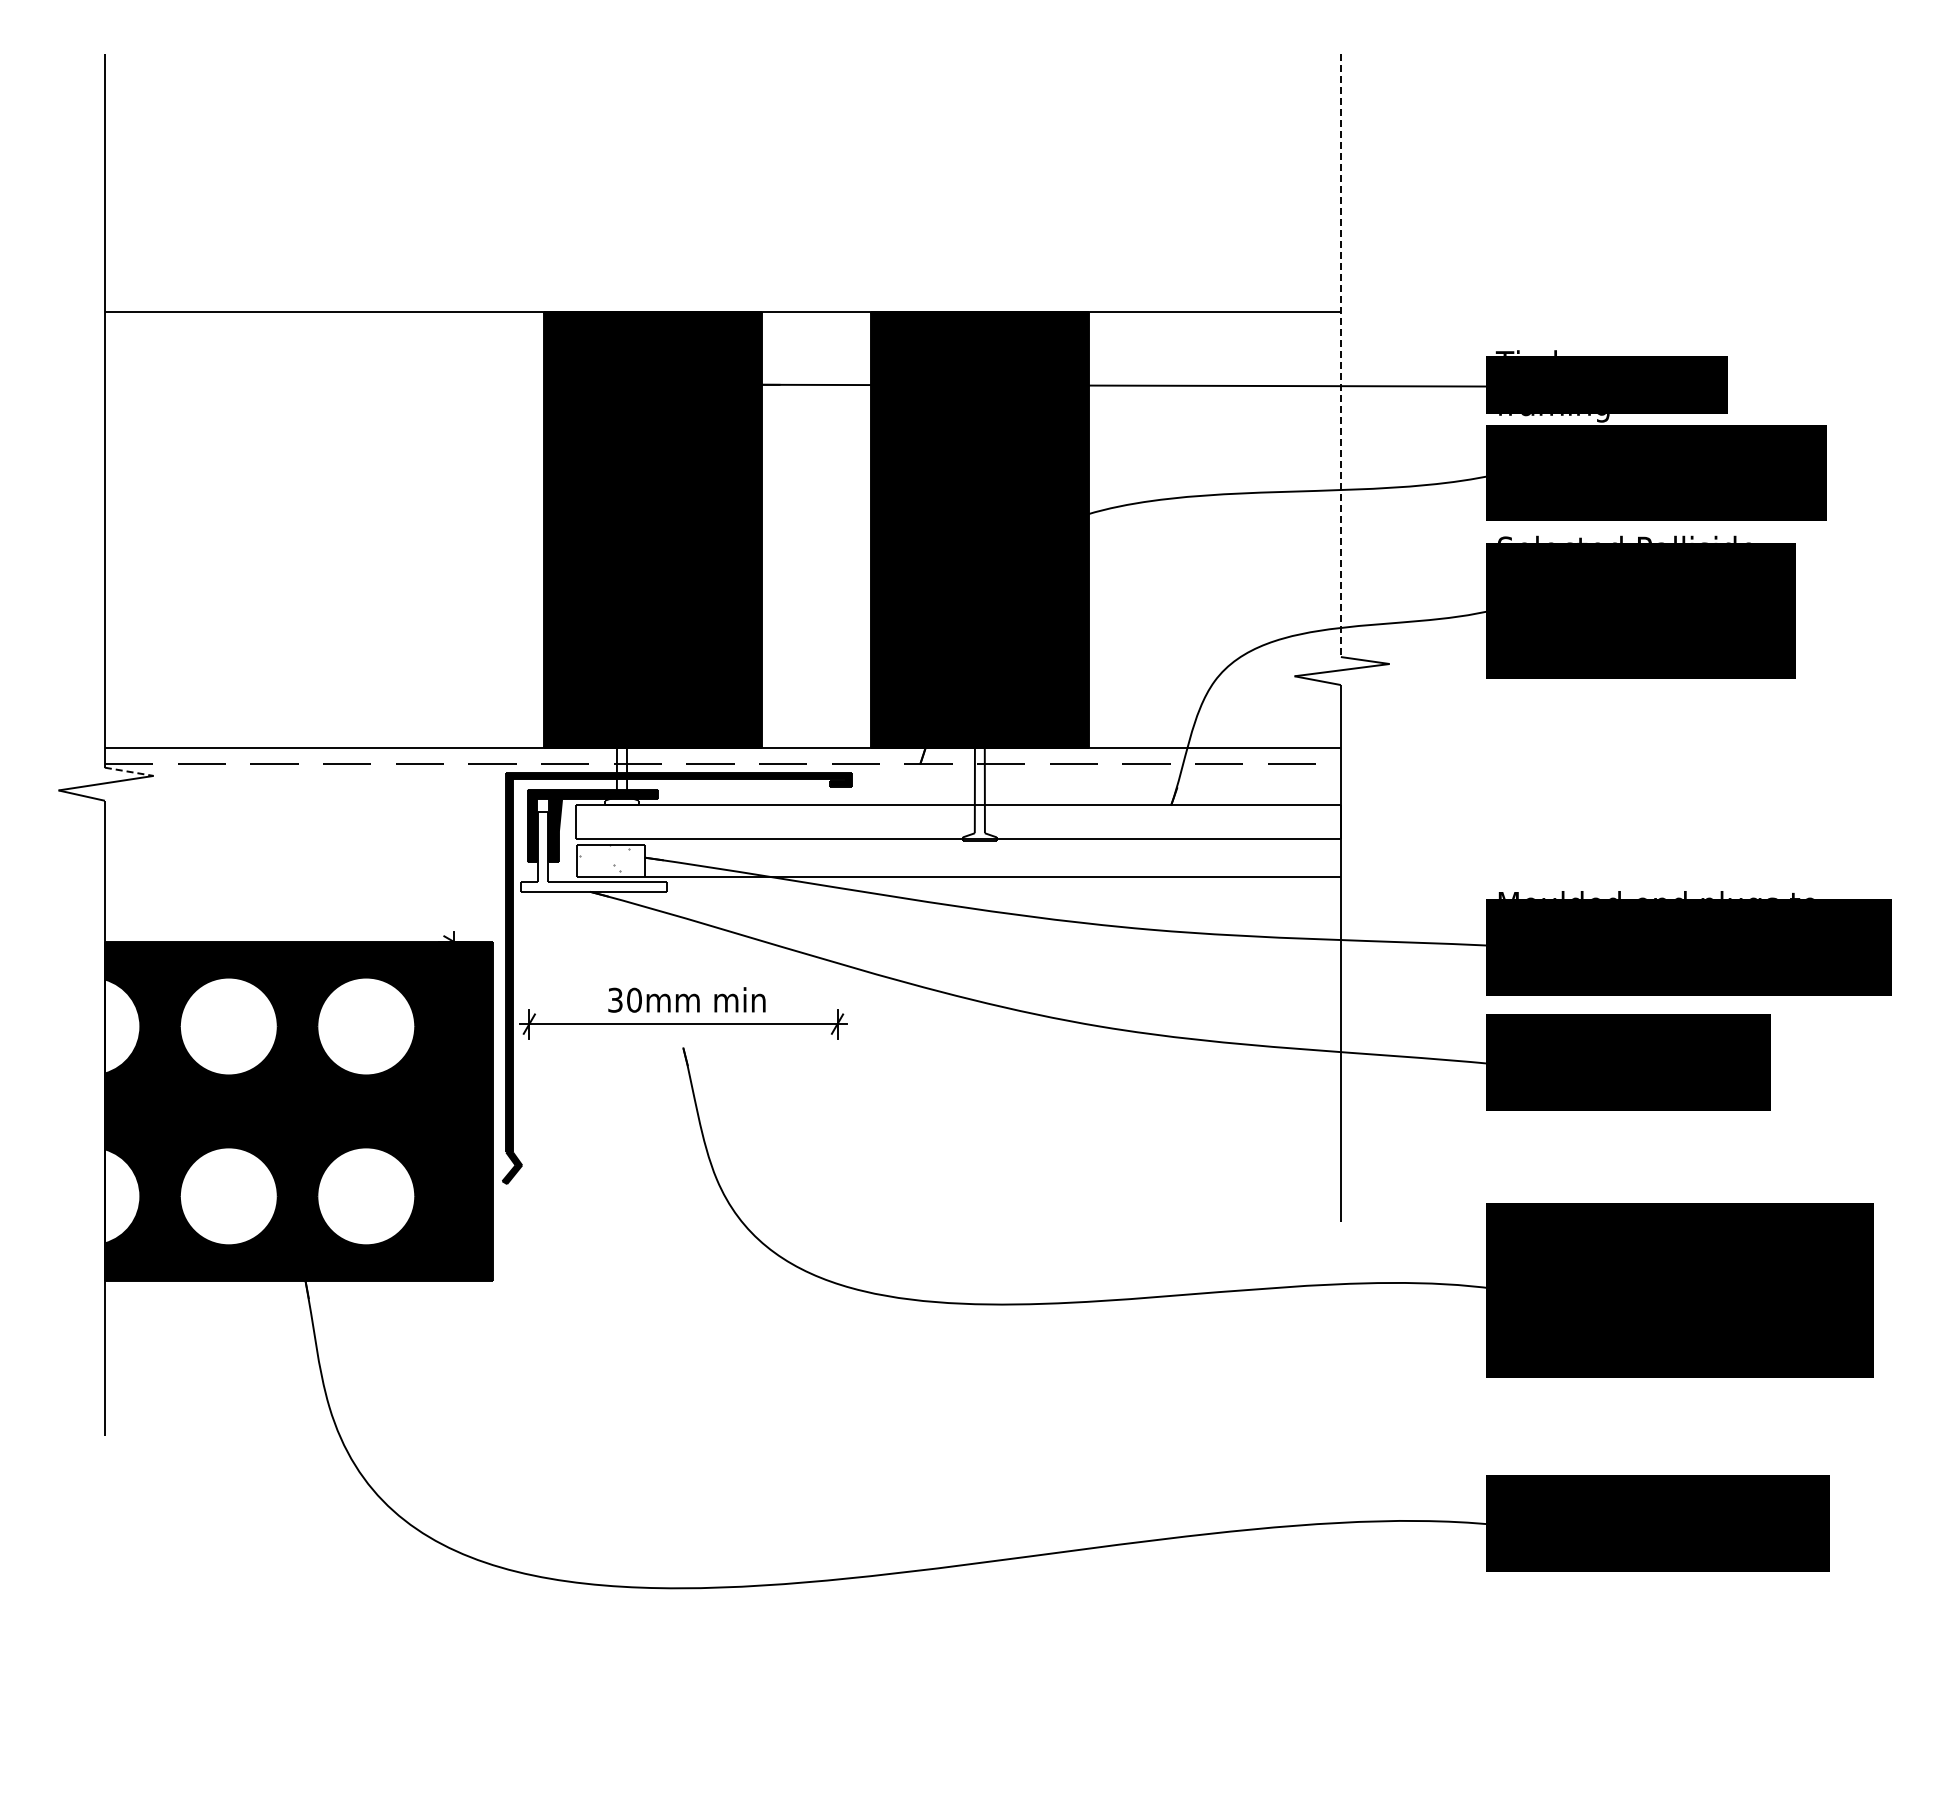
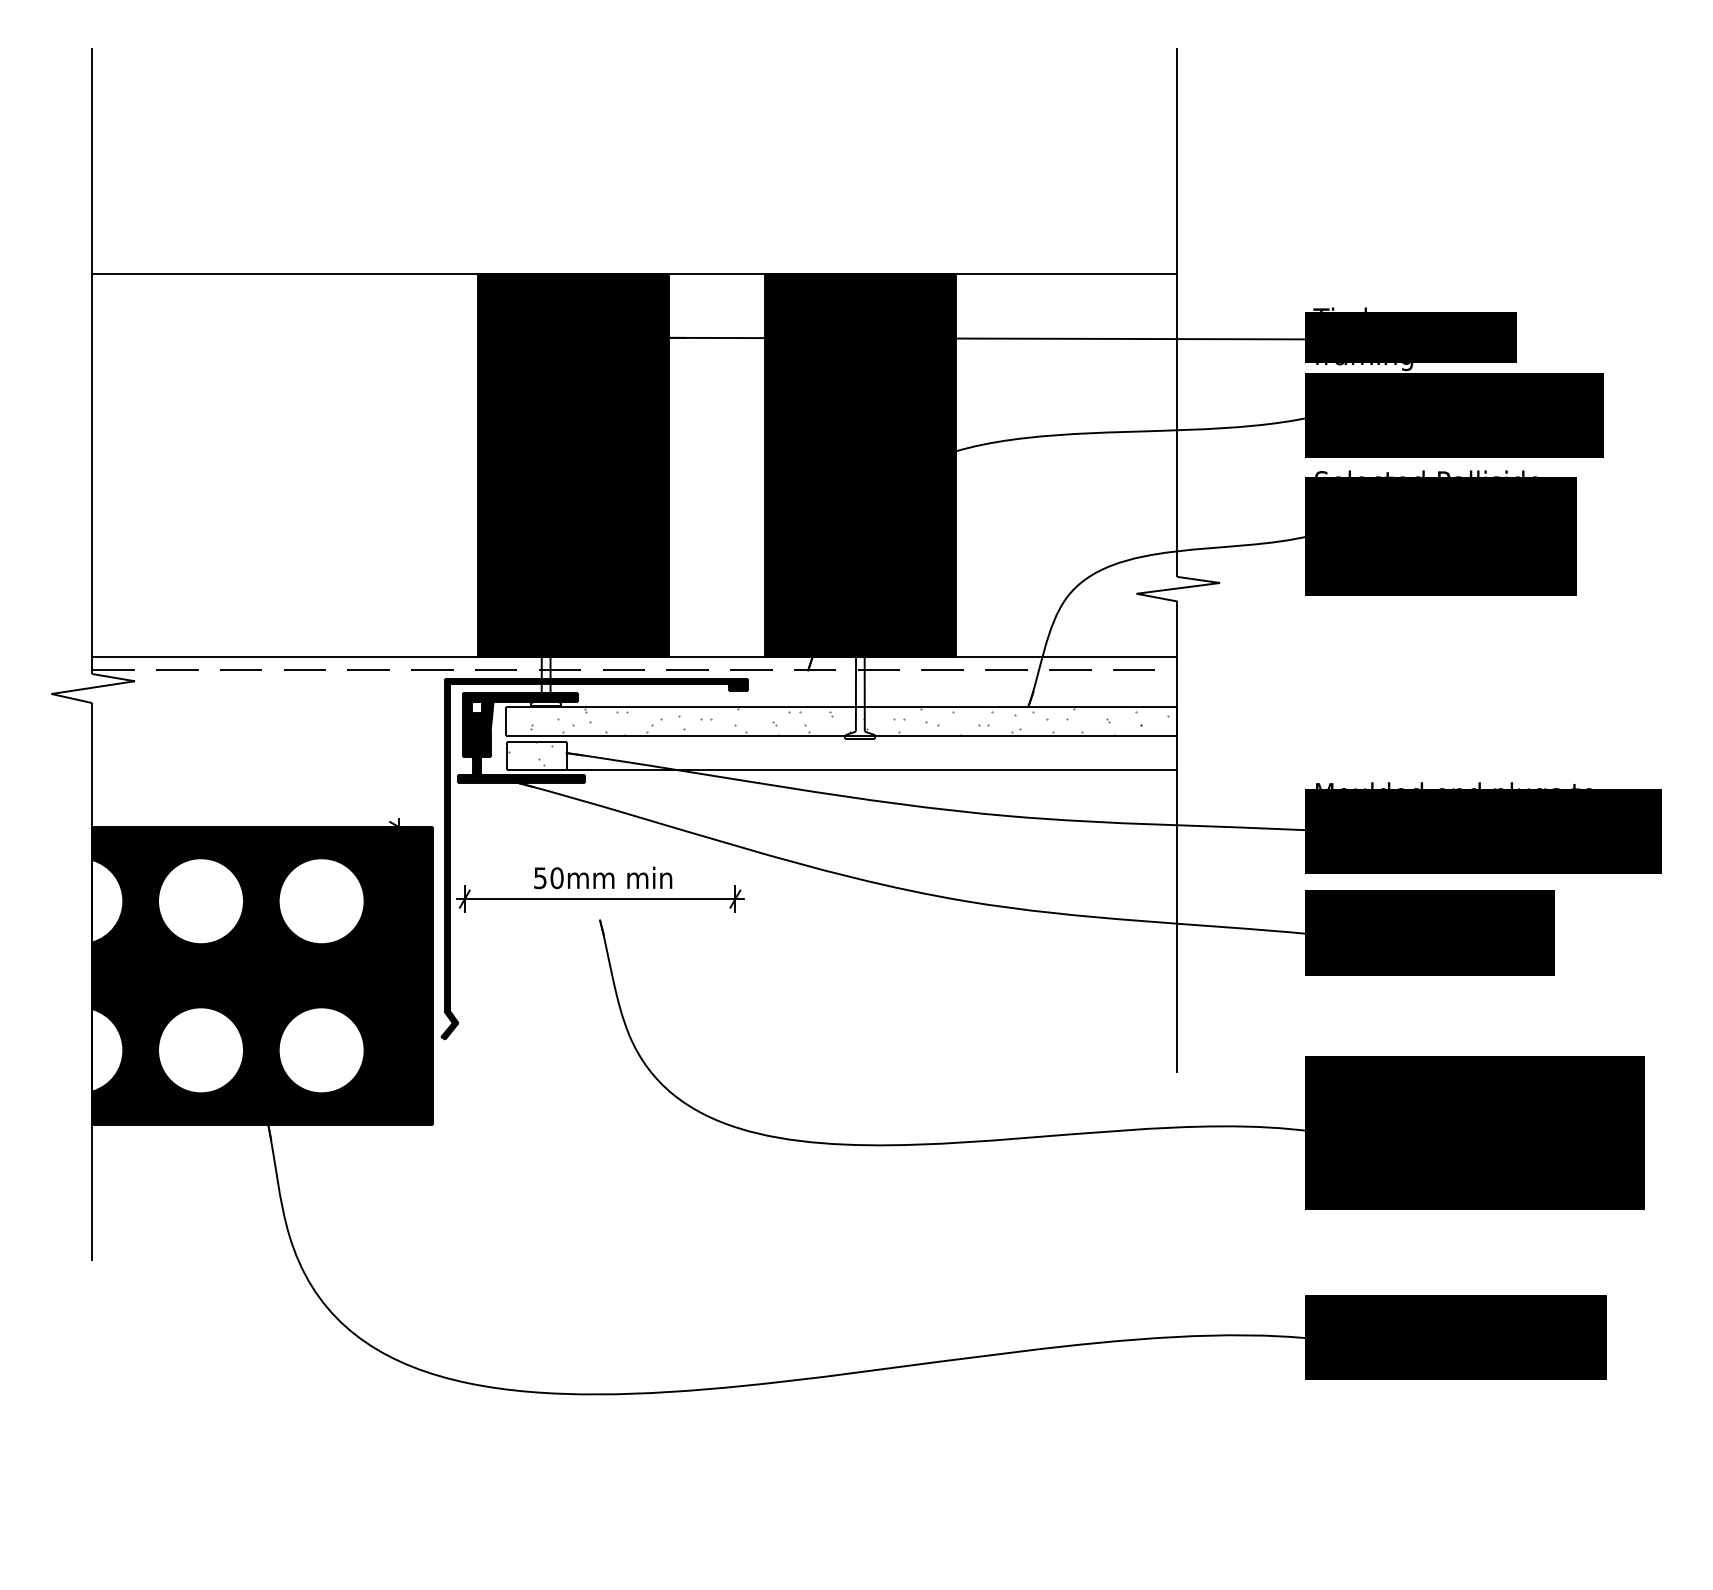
line: (1340, 356) -> (1176, 313), dashed -> solid
line: (129, 771) -> (113, 677), dashed -> solid
hatch: (967, 822) -> (849, 722), added
fill: (593, 851) -> (521, 747), added
text: (615, 999) -> (540, 877), 30mm -> 50mm

